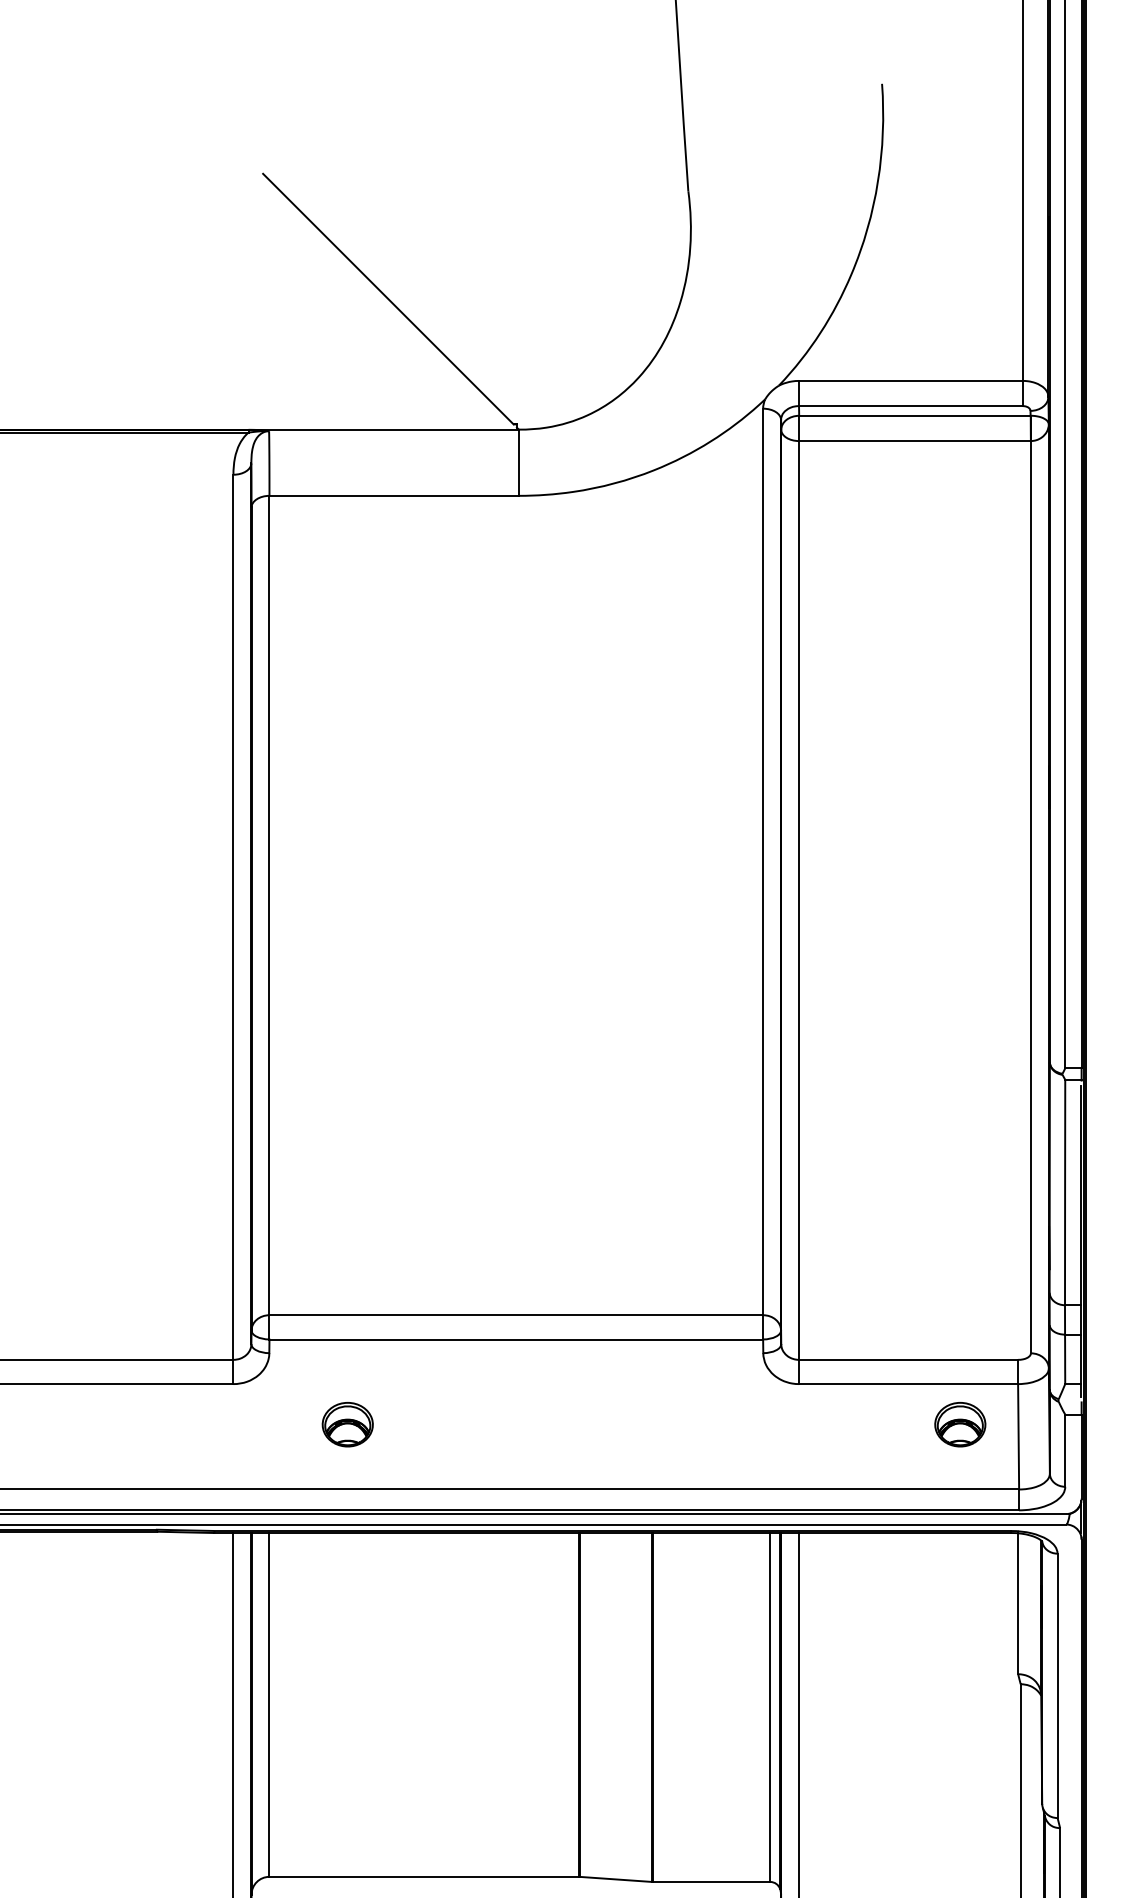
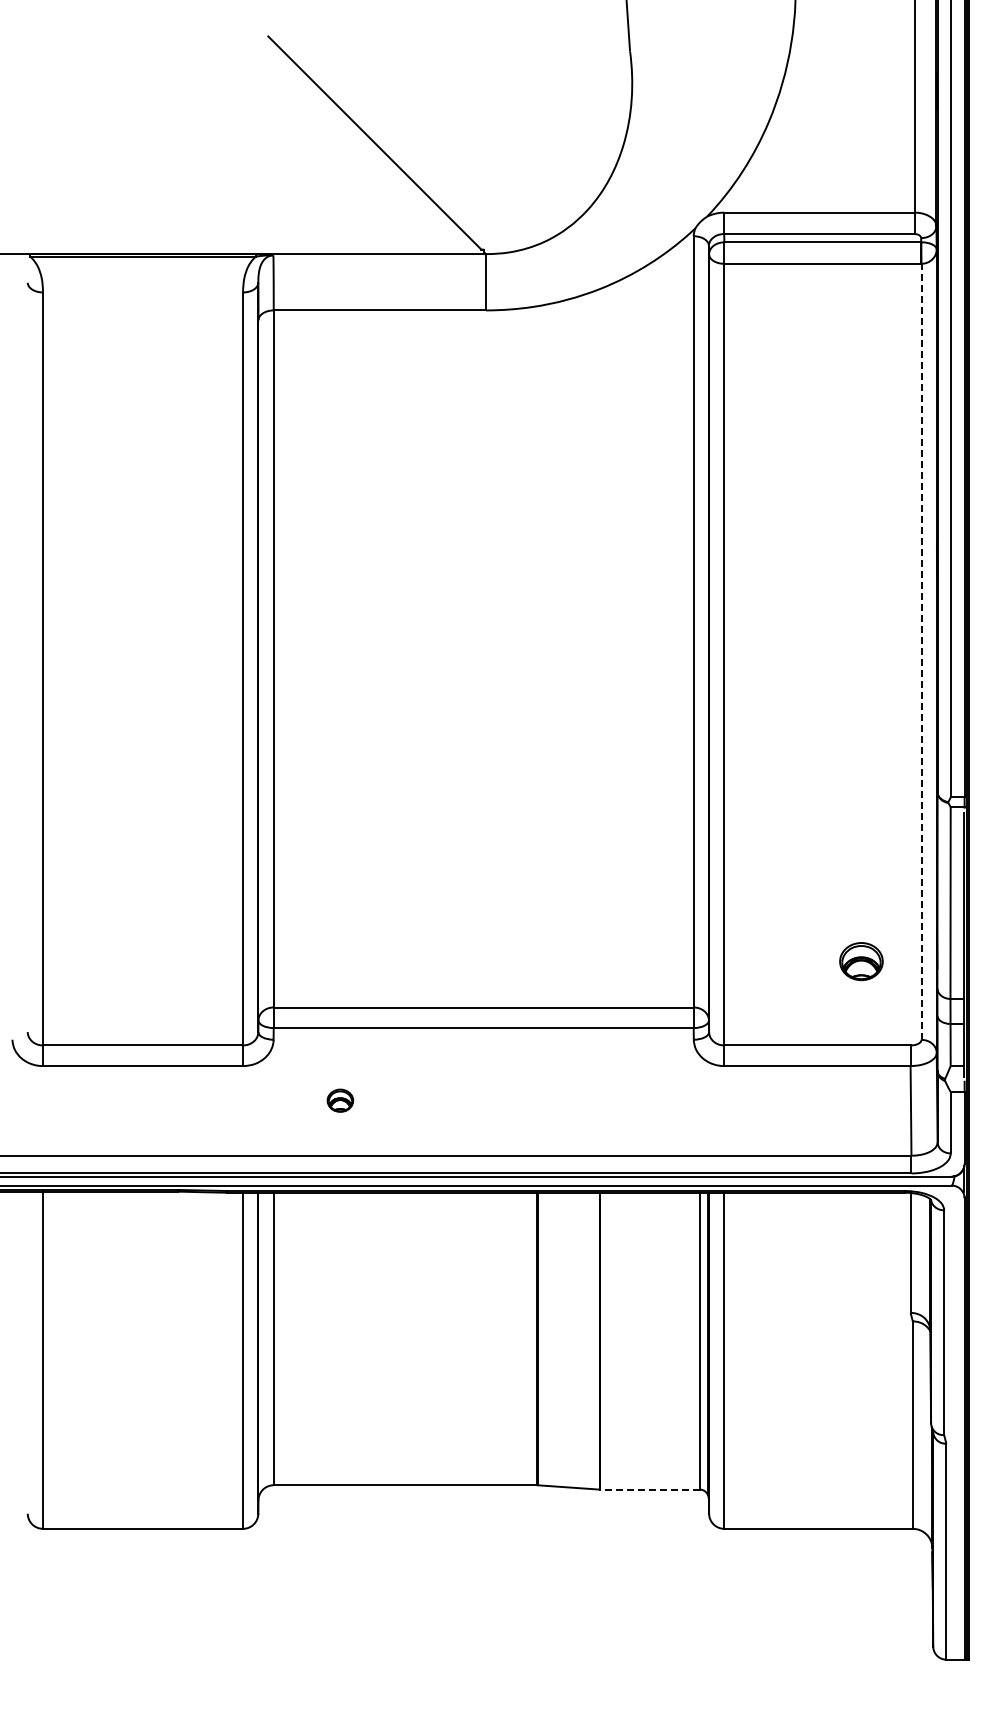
line: (1030, 896) -> (921, 651), solid -> dashed
part: (347, 1424) -> (340, 1100), size x0.6
part: (960, 1424) -> (861, 961), moved
line: (712, 1881) -> (650, 1489), solid -> dashed

